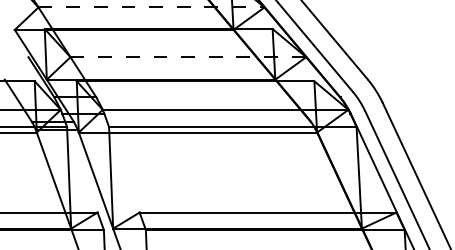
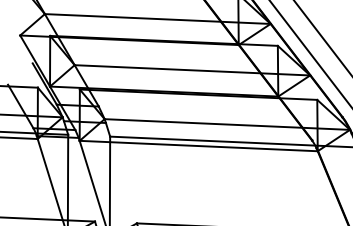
line: (151, 7) -> (157, 19), dashed -> solid
line: (188, 57) -> (192, 70), dashed -> solid

